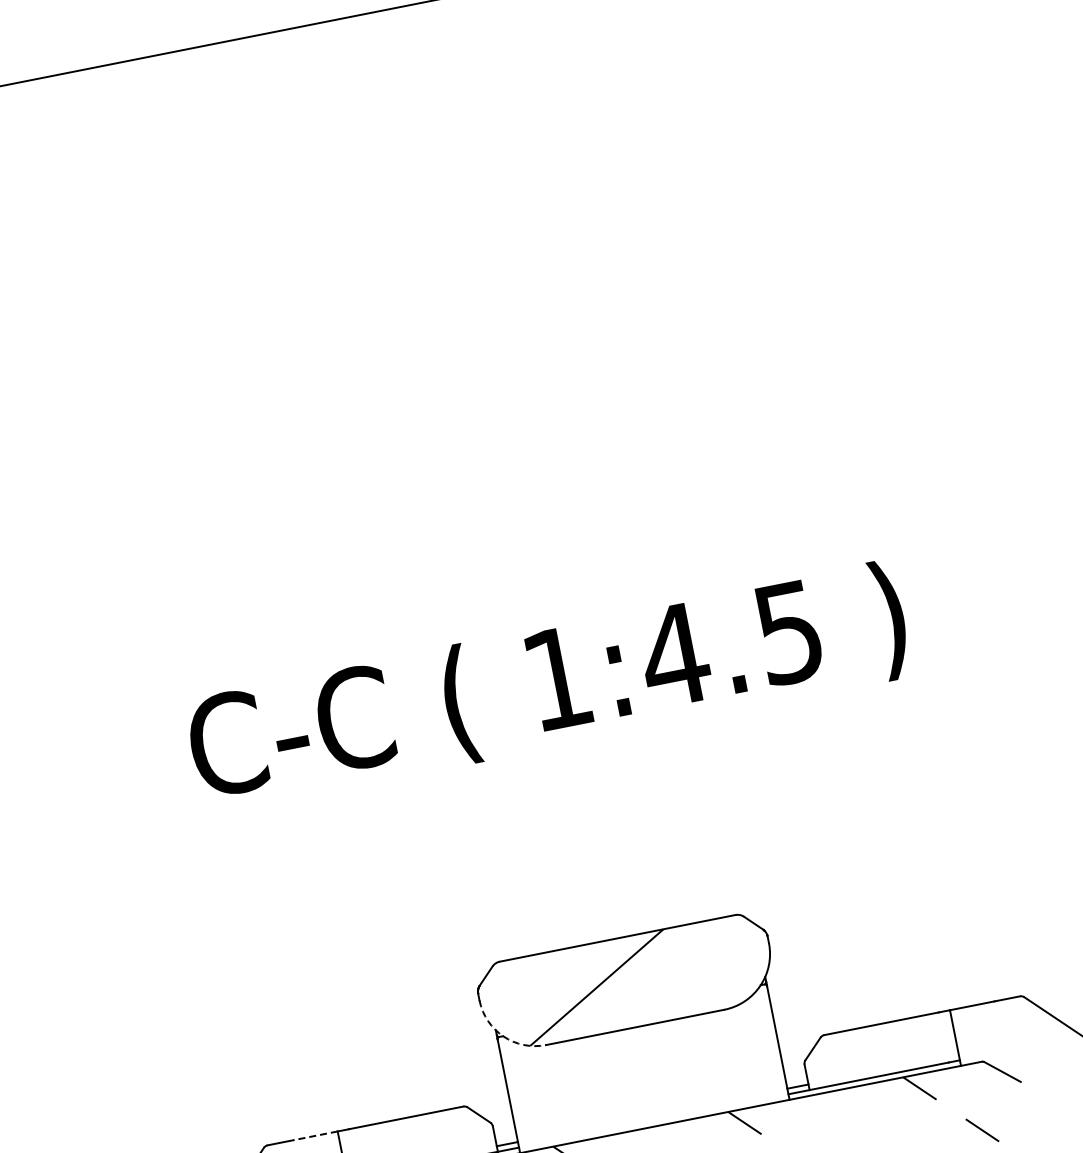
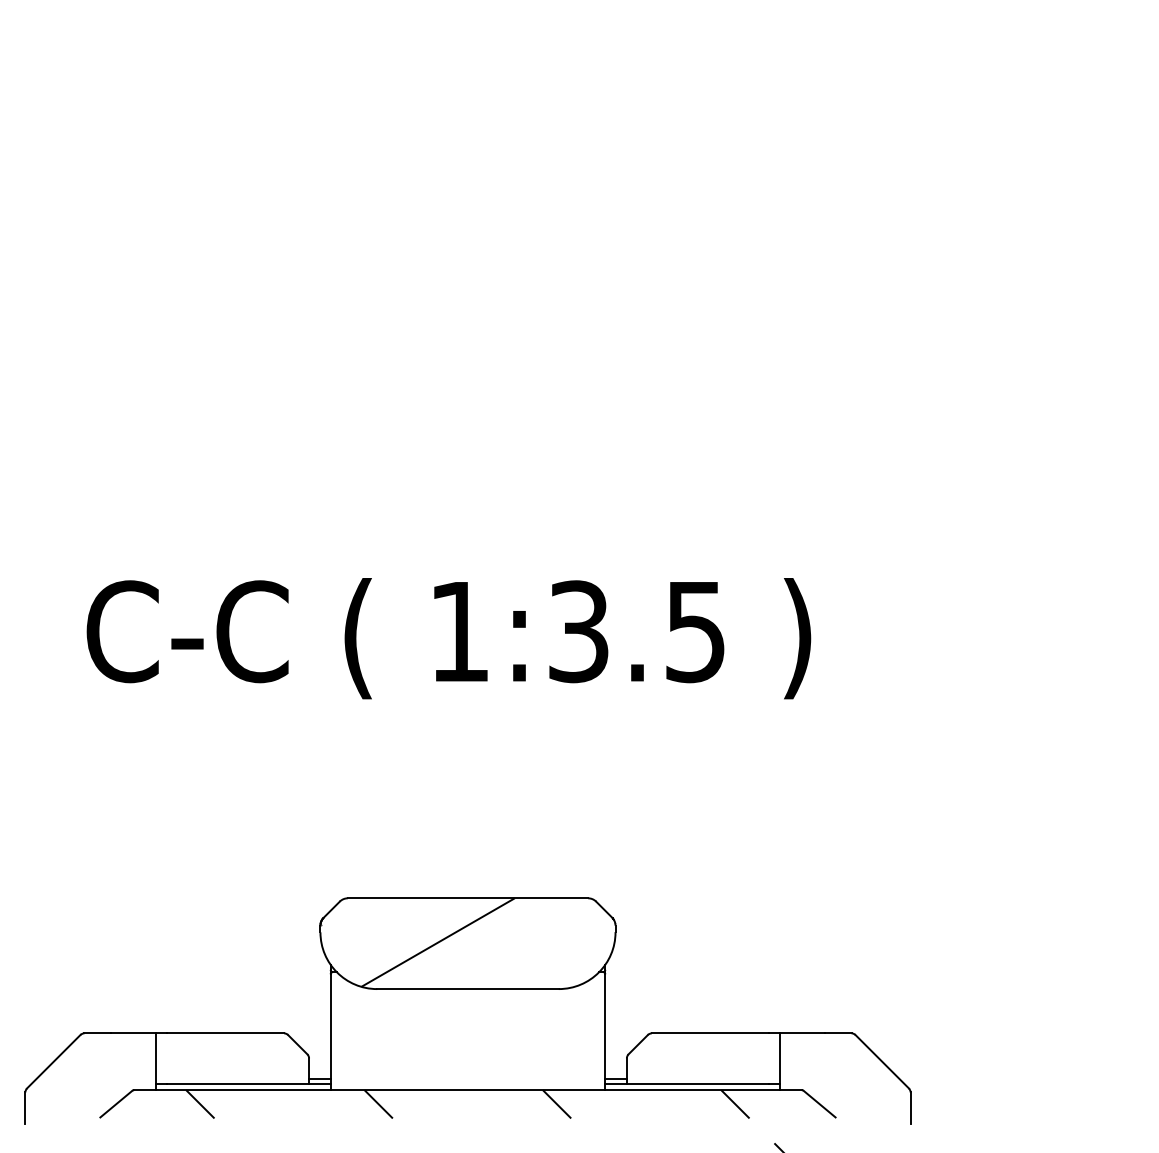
text: (674, 655) -> (578, 631), 1:4.5 -> 1:3.5
arc: (504, 1036) -> (337, 972), dashed -> solid
line: (315, 1135) -> (133, 1033), dashed -> solid

